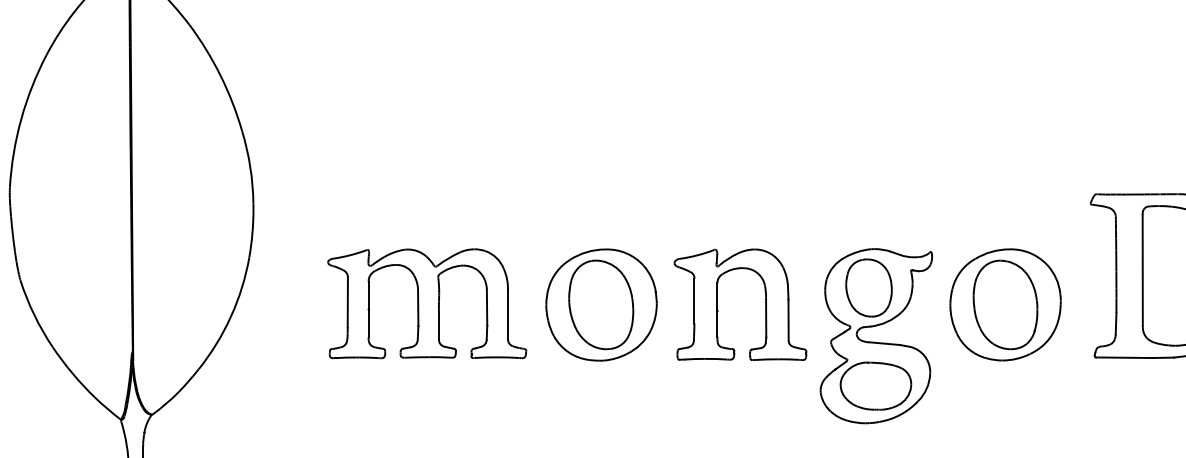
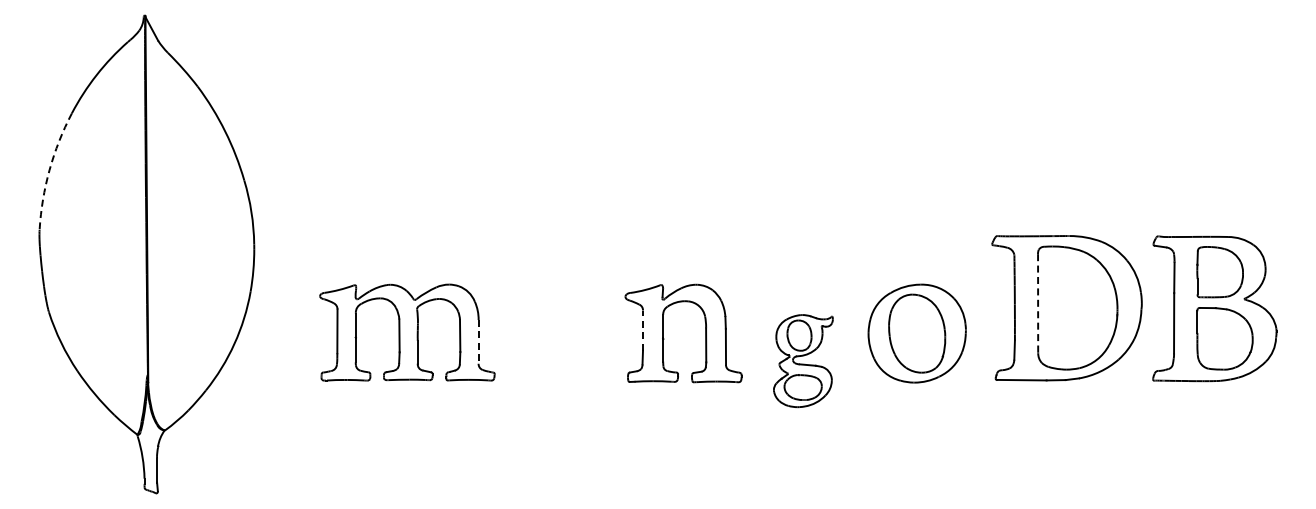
arc: (21, 119) -> (49, 170), solid -> dashed
line: (1143, 269) -> (1038, 302), solid -> dashed
line: (695, 301) -> (643, 330), solid -> dashed
part: (600, 304) -> (560, 333), removed
line: (507, 313) -> (478, 341), solid -> dashed
part: (876, 335) -> (803, 360), size x0.6

